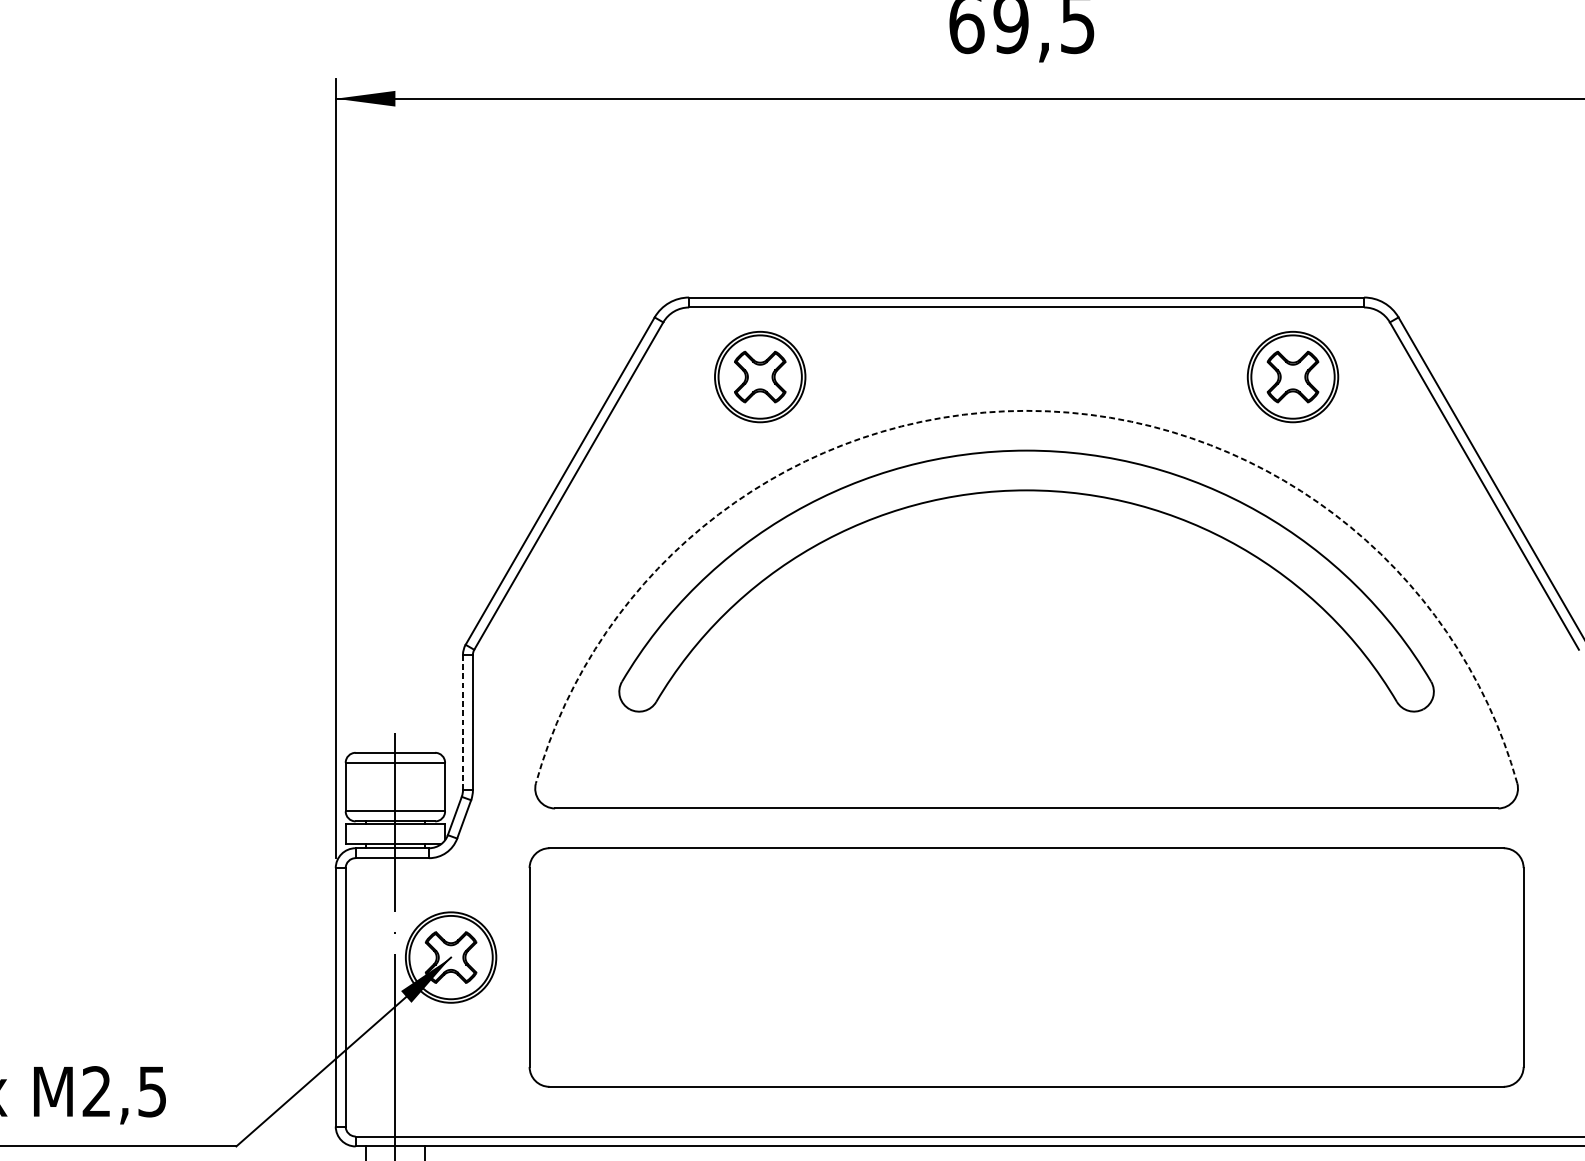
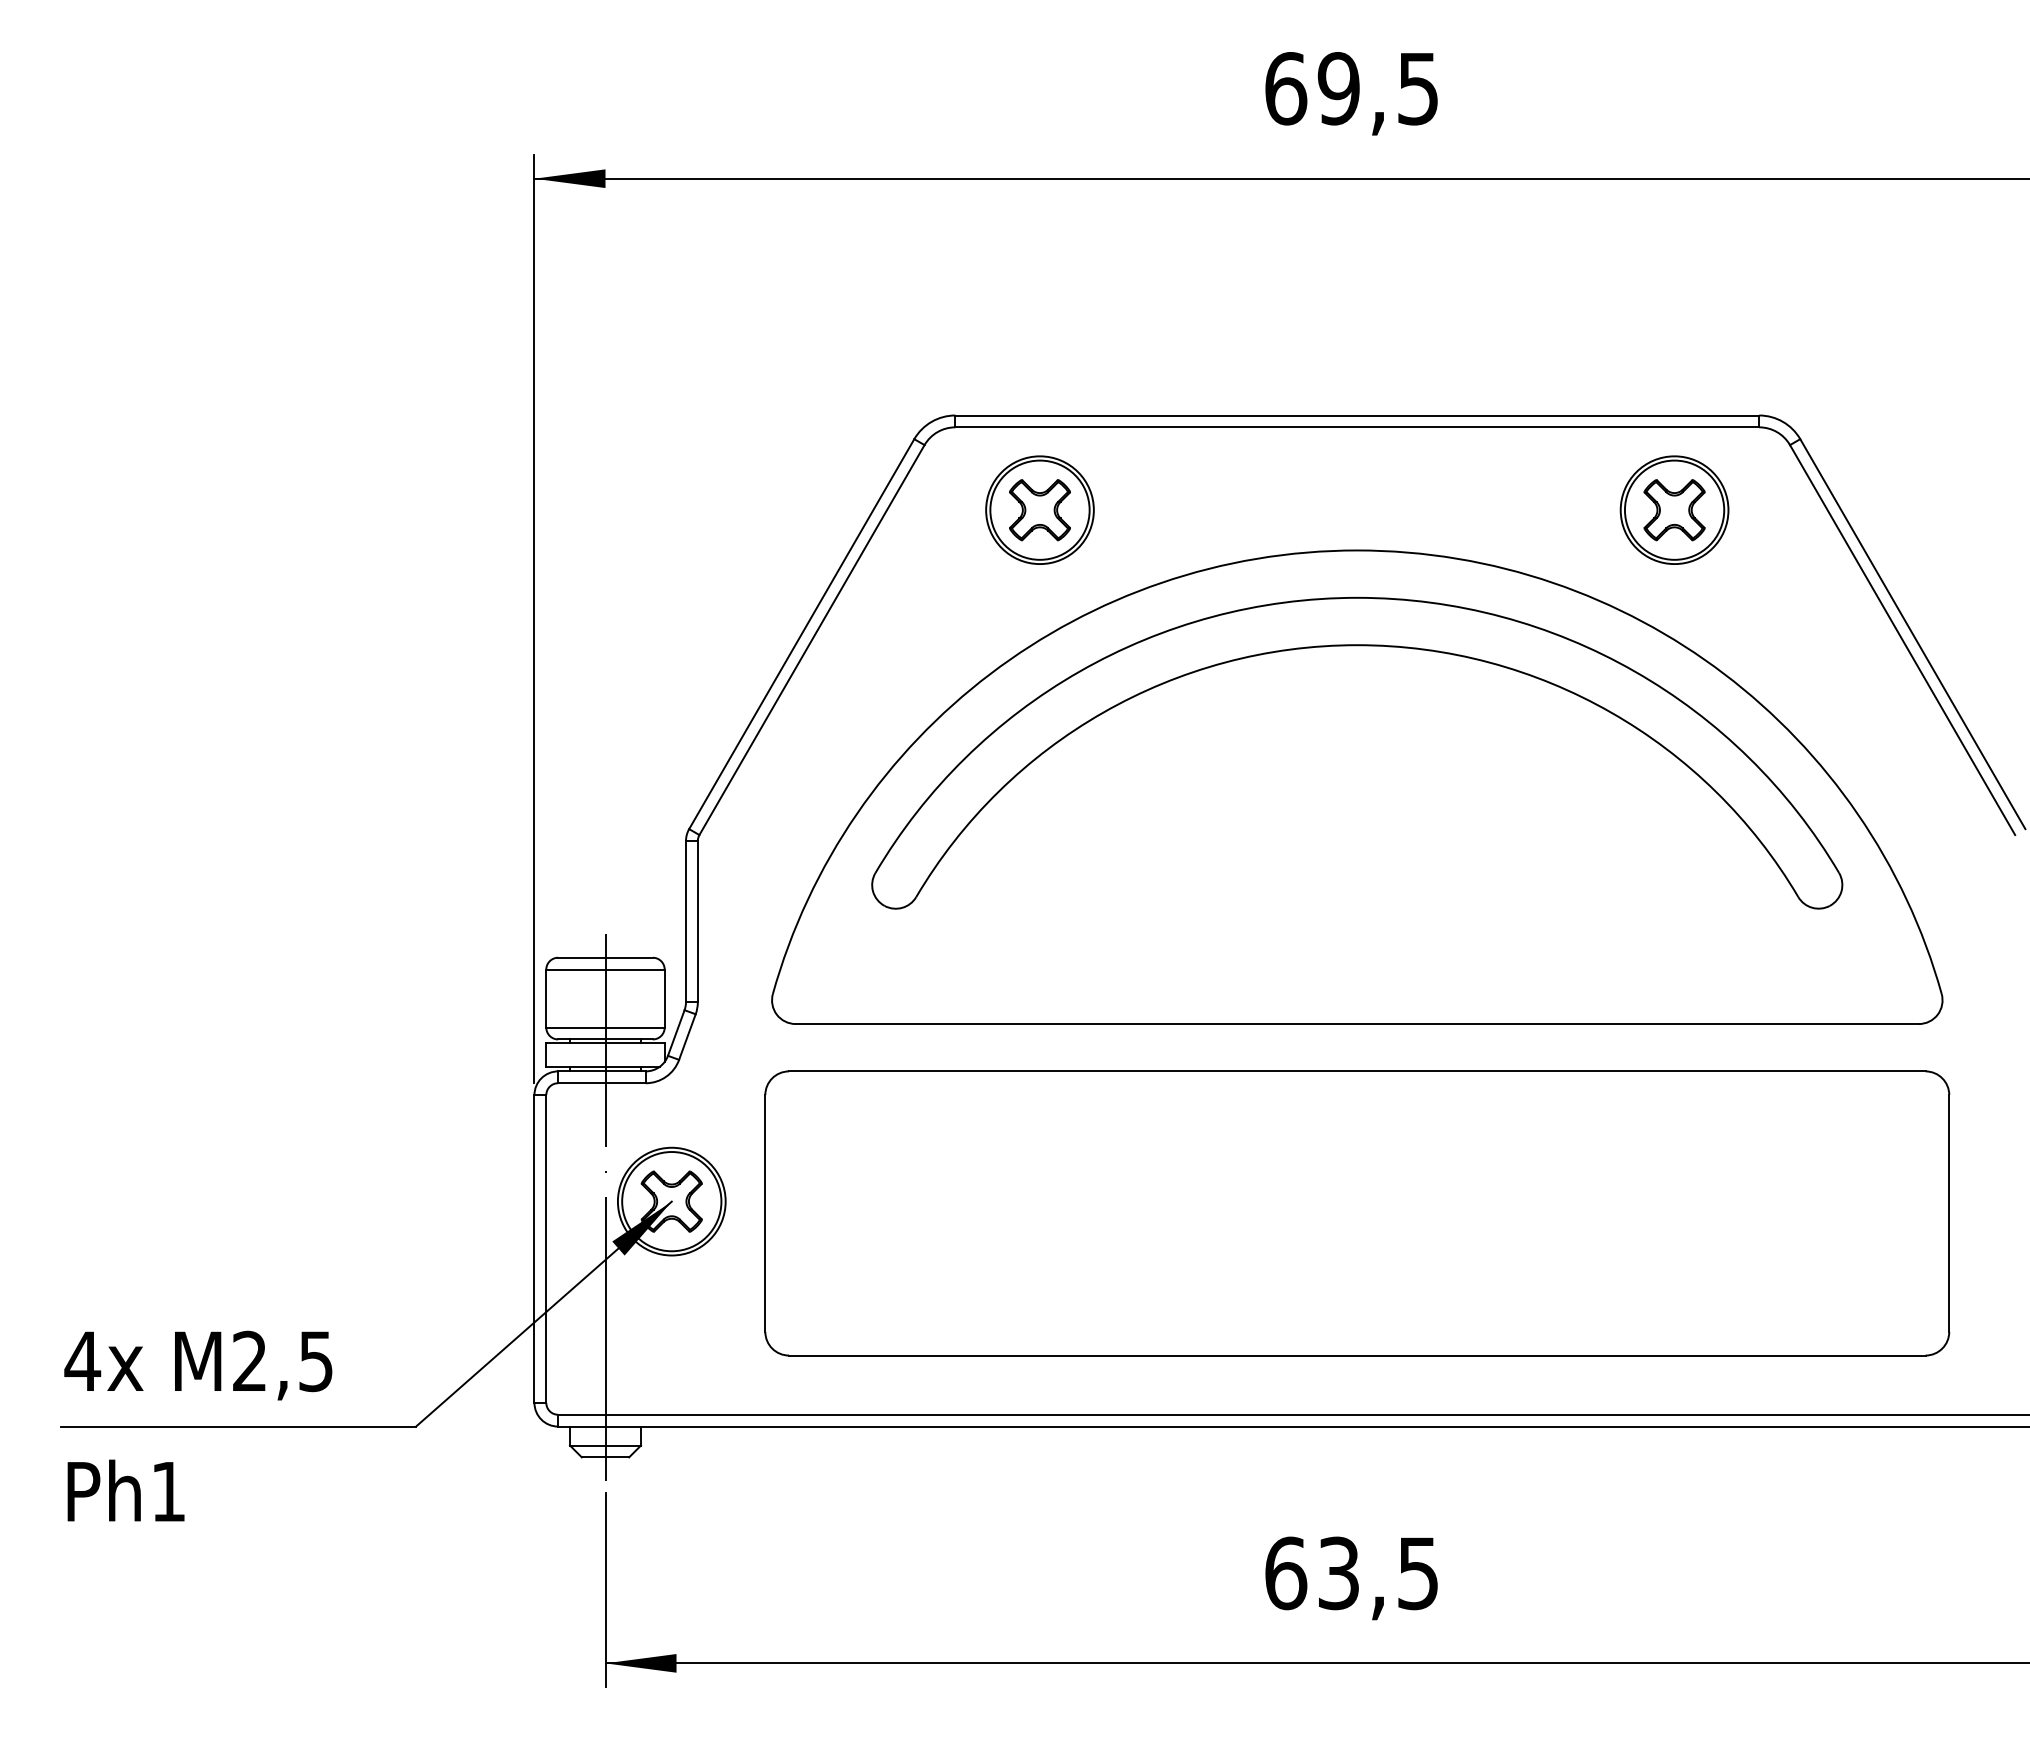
arc: (1026, 410) -> (1357, 550), dashed -> solid
line: (463, 722) -> (686, 921), dashed -> solid

